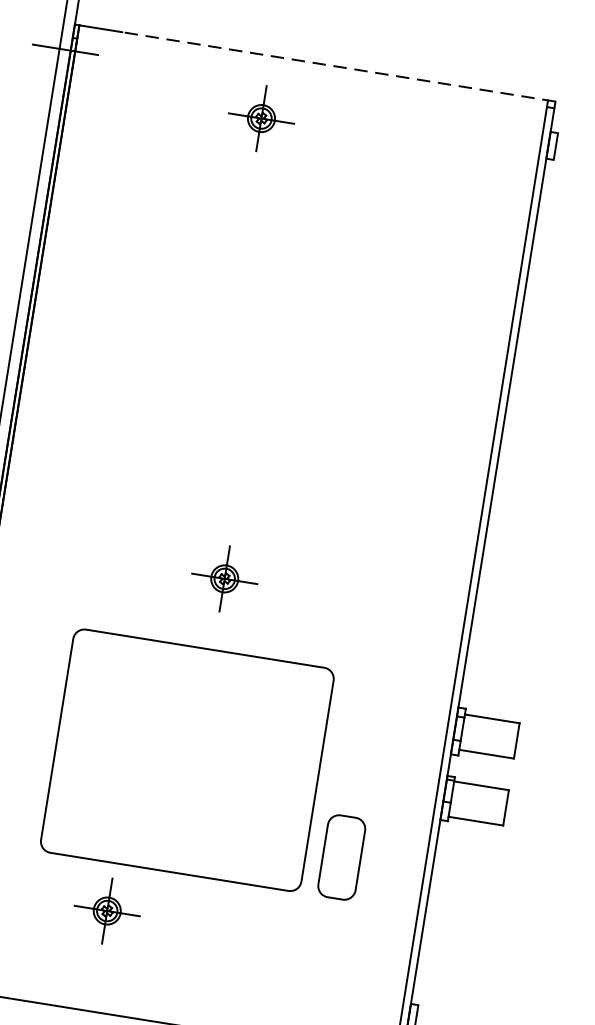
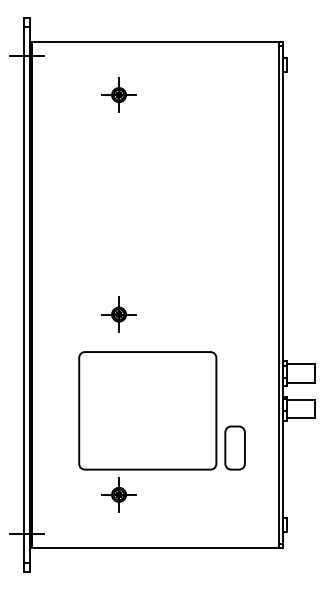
line: (338, 67) -> (168, 42), dashed -> solid
part: (260, 117) -> (118, 94), moved
part: (223, 578) -> (118, 314), moved

